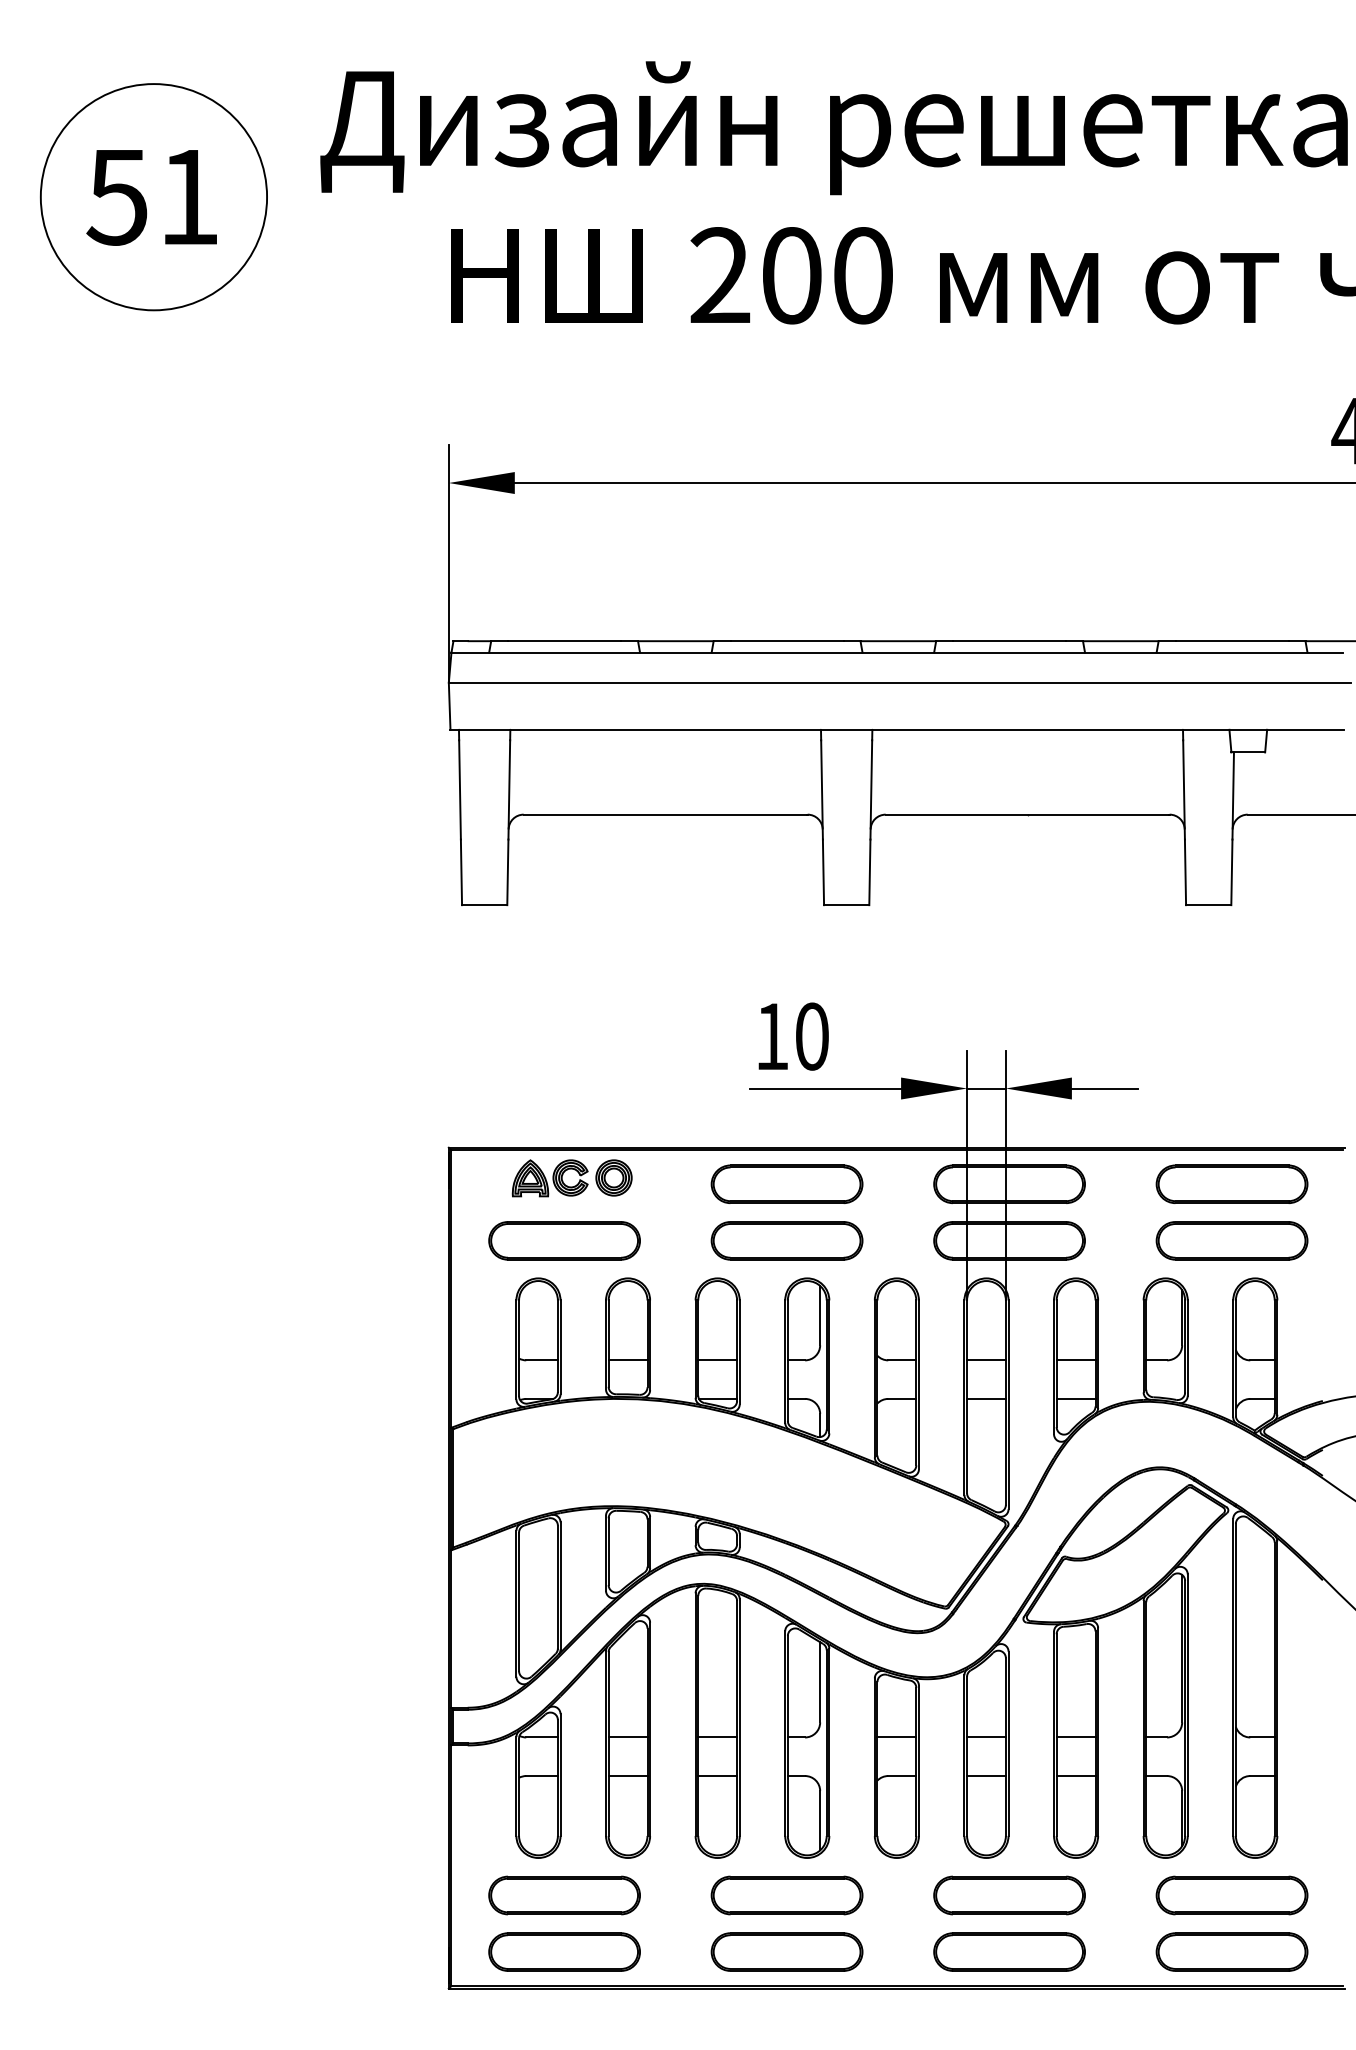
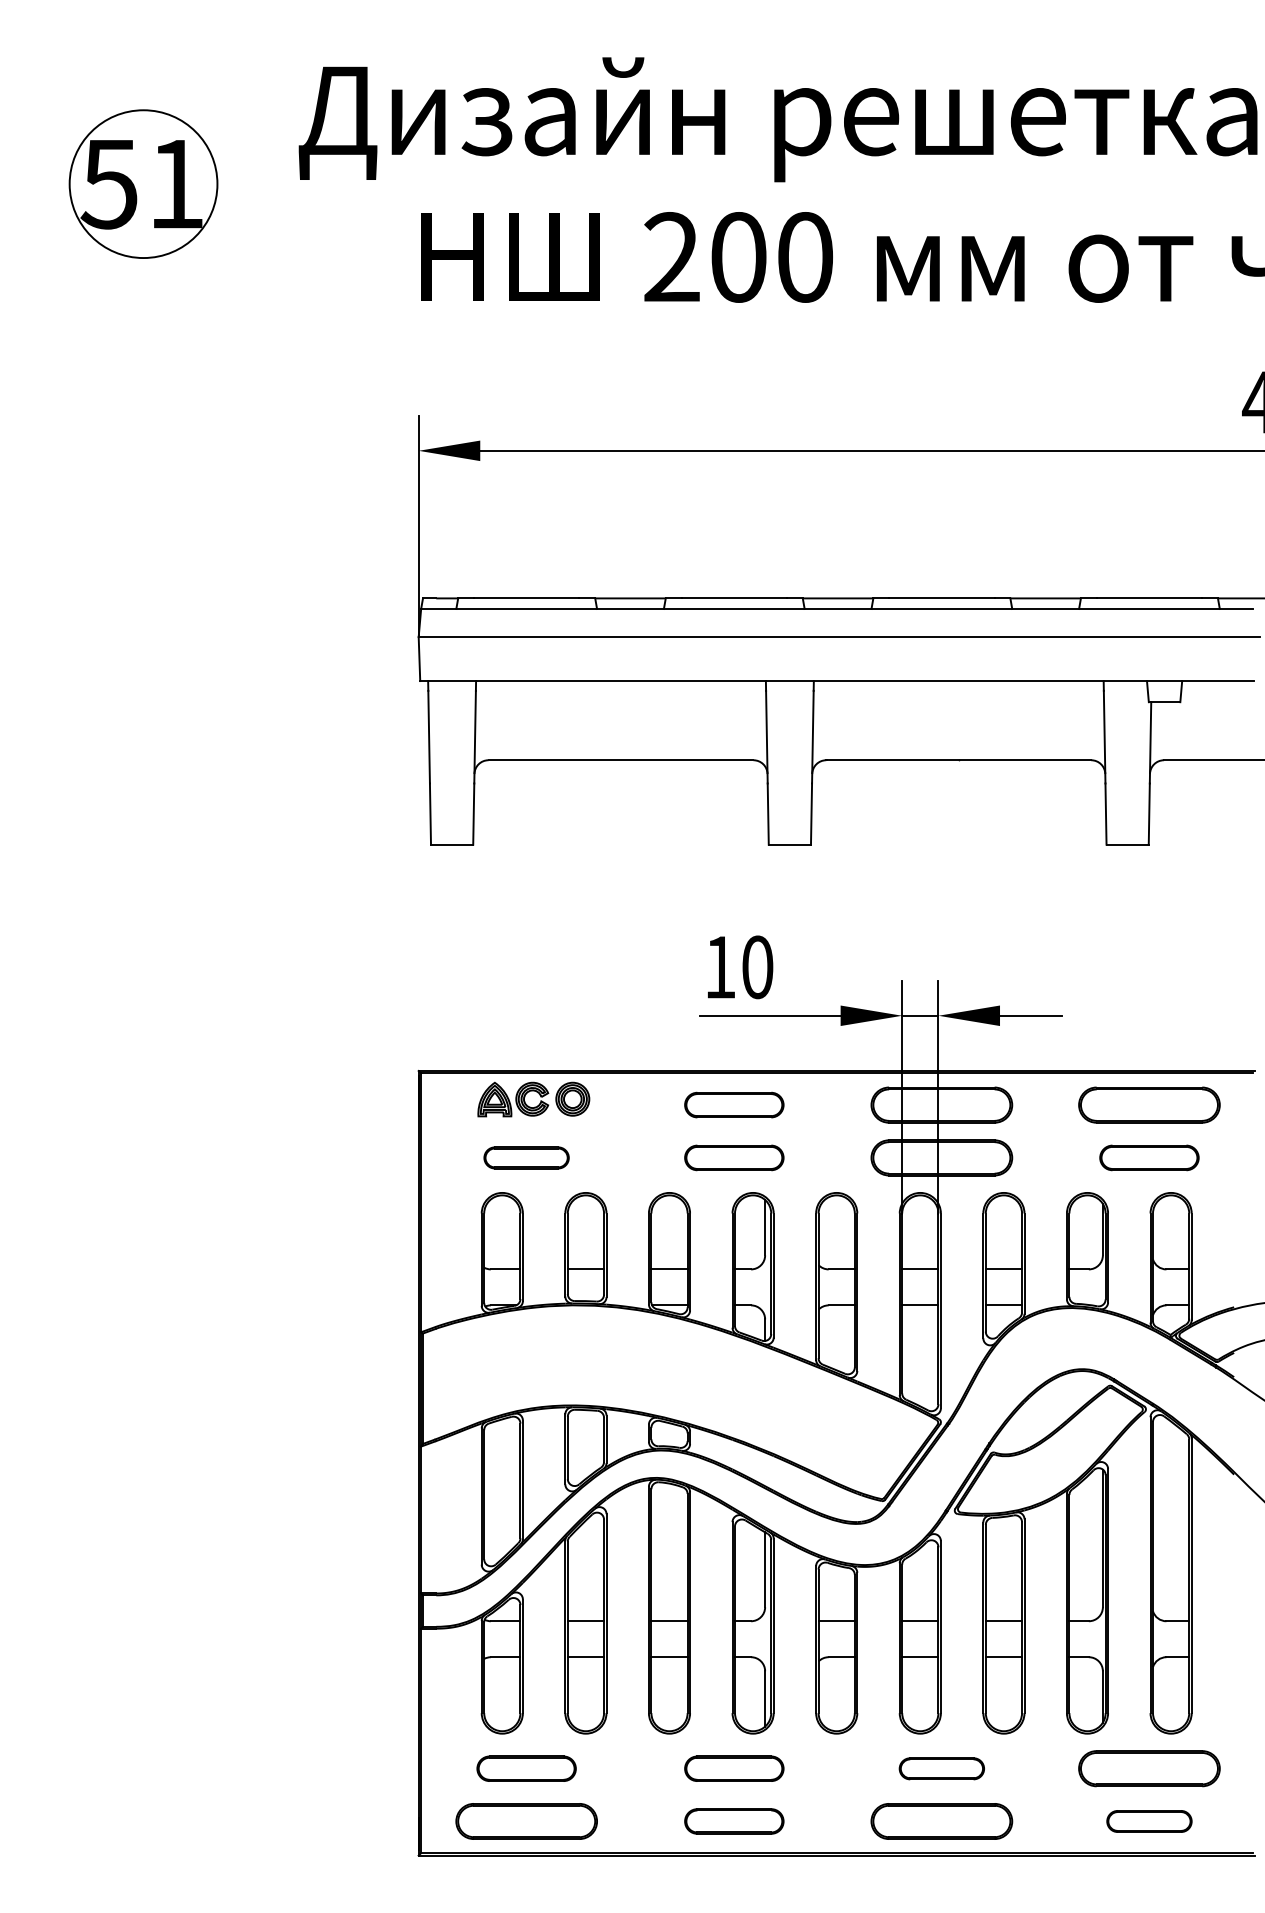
circle: (153, 196) -> (143, 183), size x0.7
part: (787, 1183) -> (734, 1104), size x0.7
part: (564, 1240) -> (526, 1157), size x0.6
part: (787, 1240) -> (734, 1157), size x0.7
part: (1232, 1240) -> (1149, 1157), size x0.7
part: (564, 1895) -> (526, 1768), size x0.7
part: (787, 1895) -> (734, 1768), size x0.7
part: (1009, 1895) -> (941, 1768), size x0.6
part: (787, 1952) -> (734, 1821), size x0.7
part: (1232, 1952) -> (1149, 1821), size x0.6

